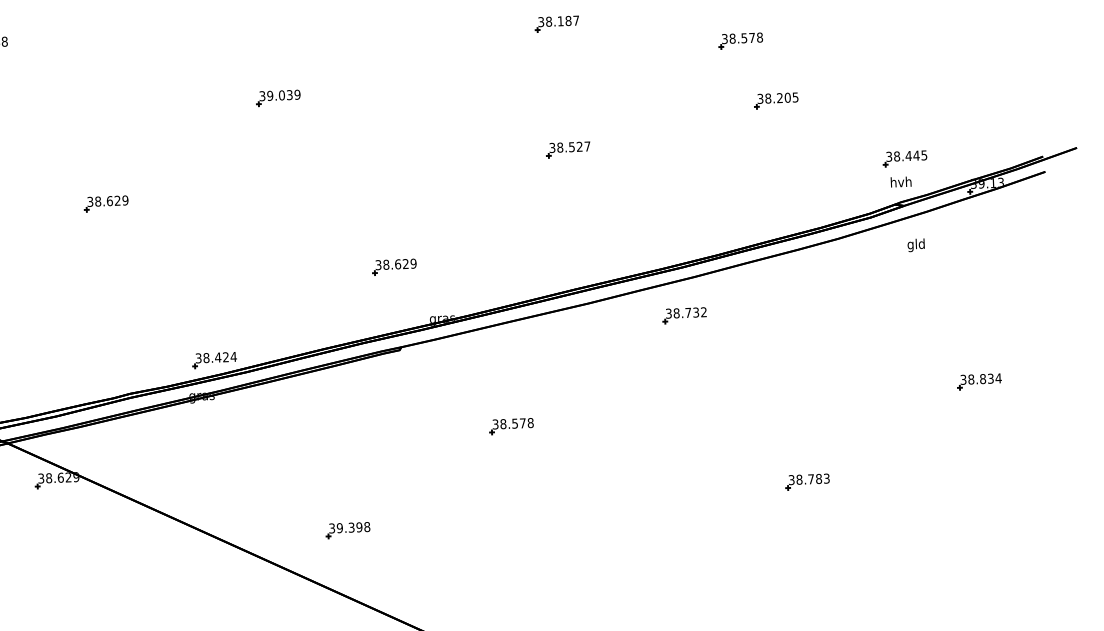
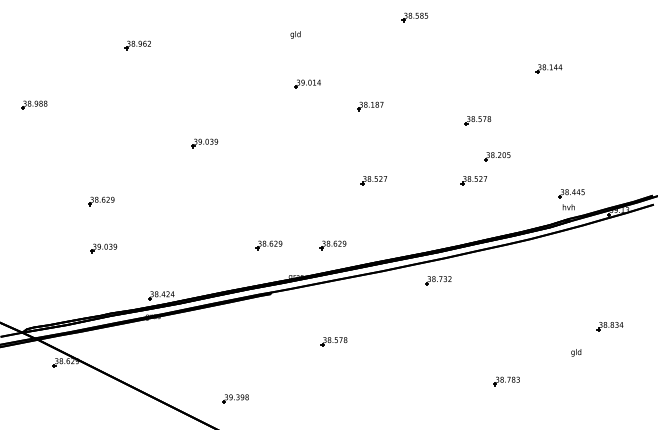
part: (737, 143) -> (473, 180), added
text: (916, 244) -> (576, 352), moved
part: (502, 263) -> (332, 245), added
part: (113, 283) -> (103, 248), added

